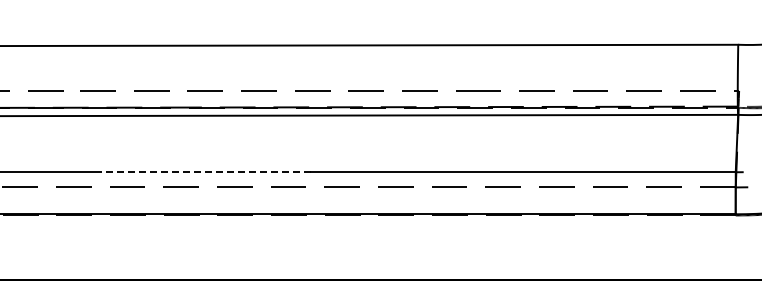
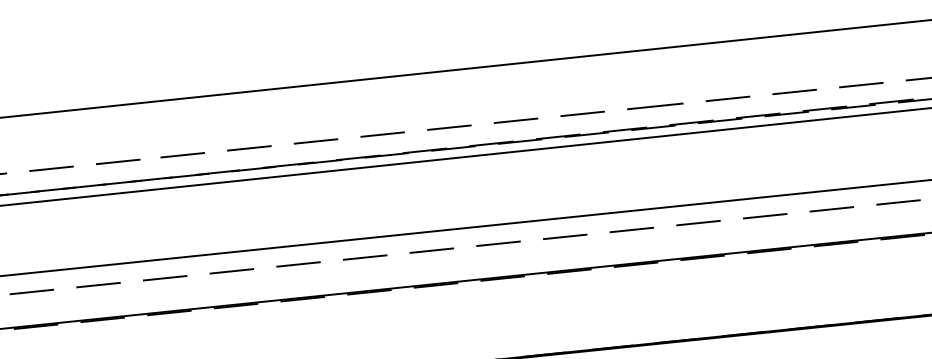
line: (204, 172) -> (325, 242), dashed -> solid

